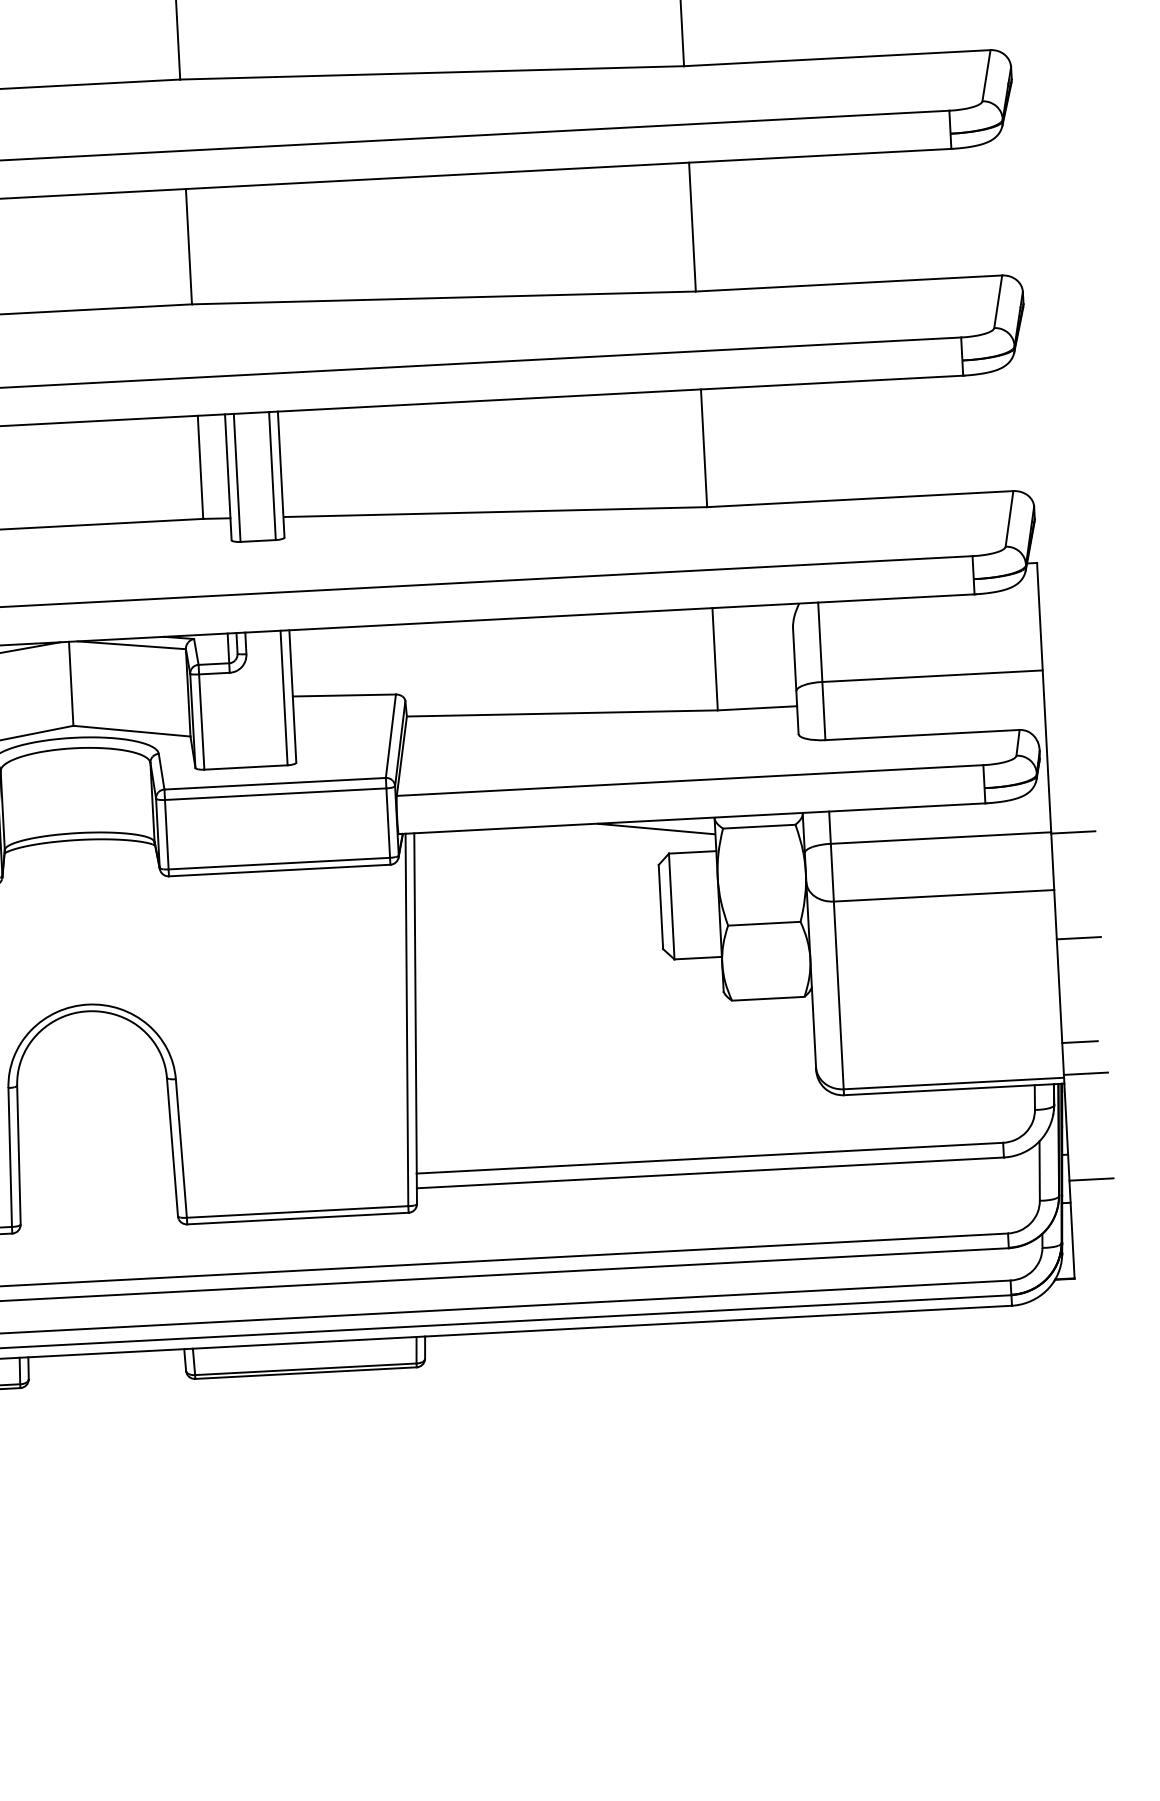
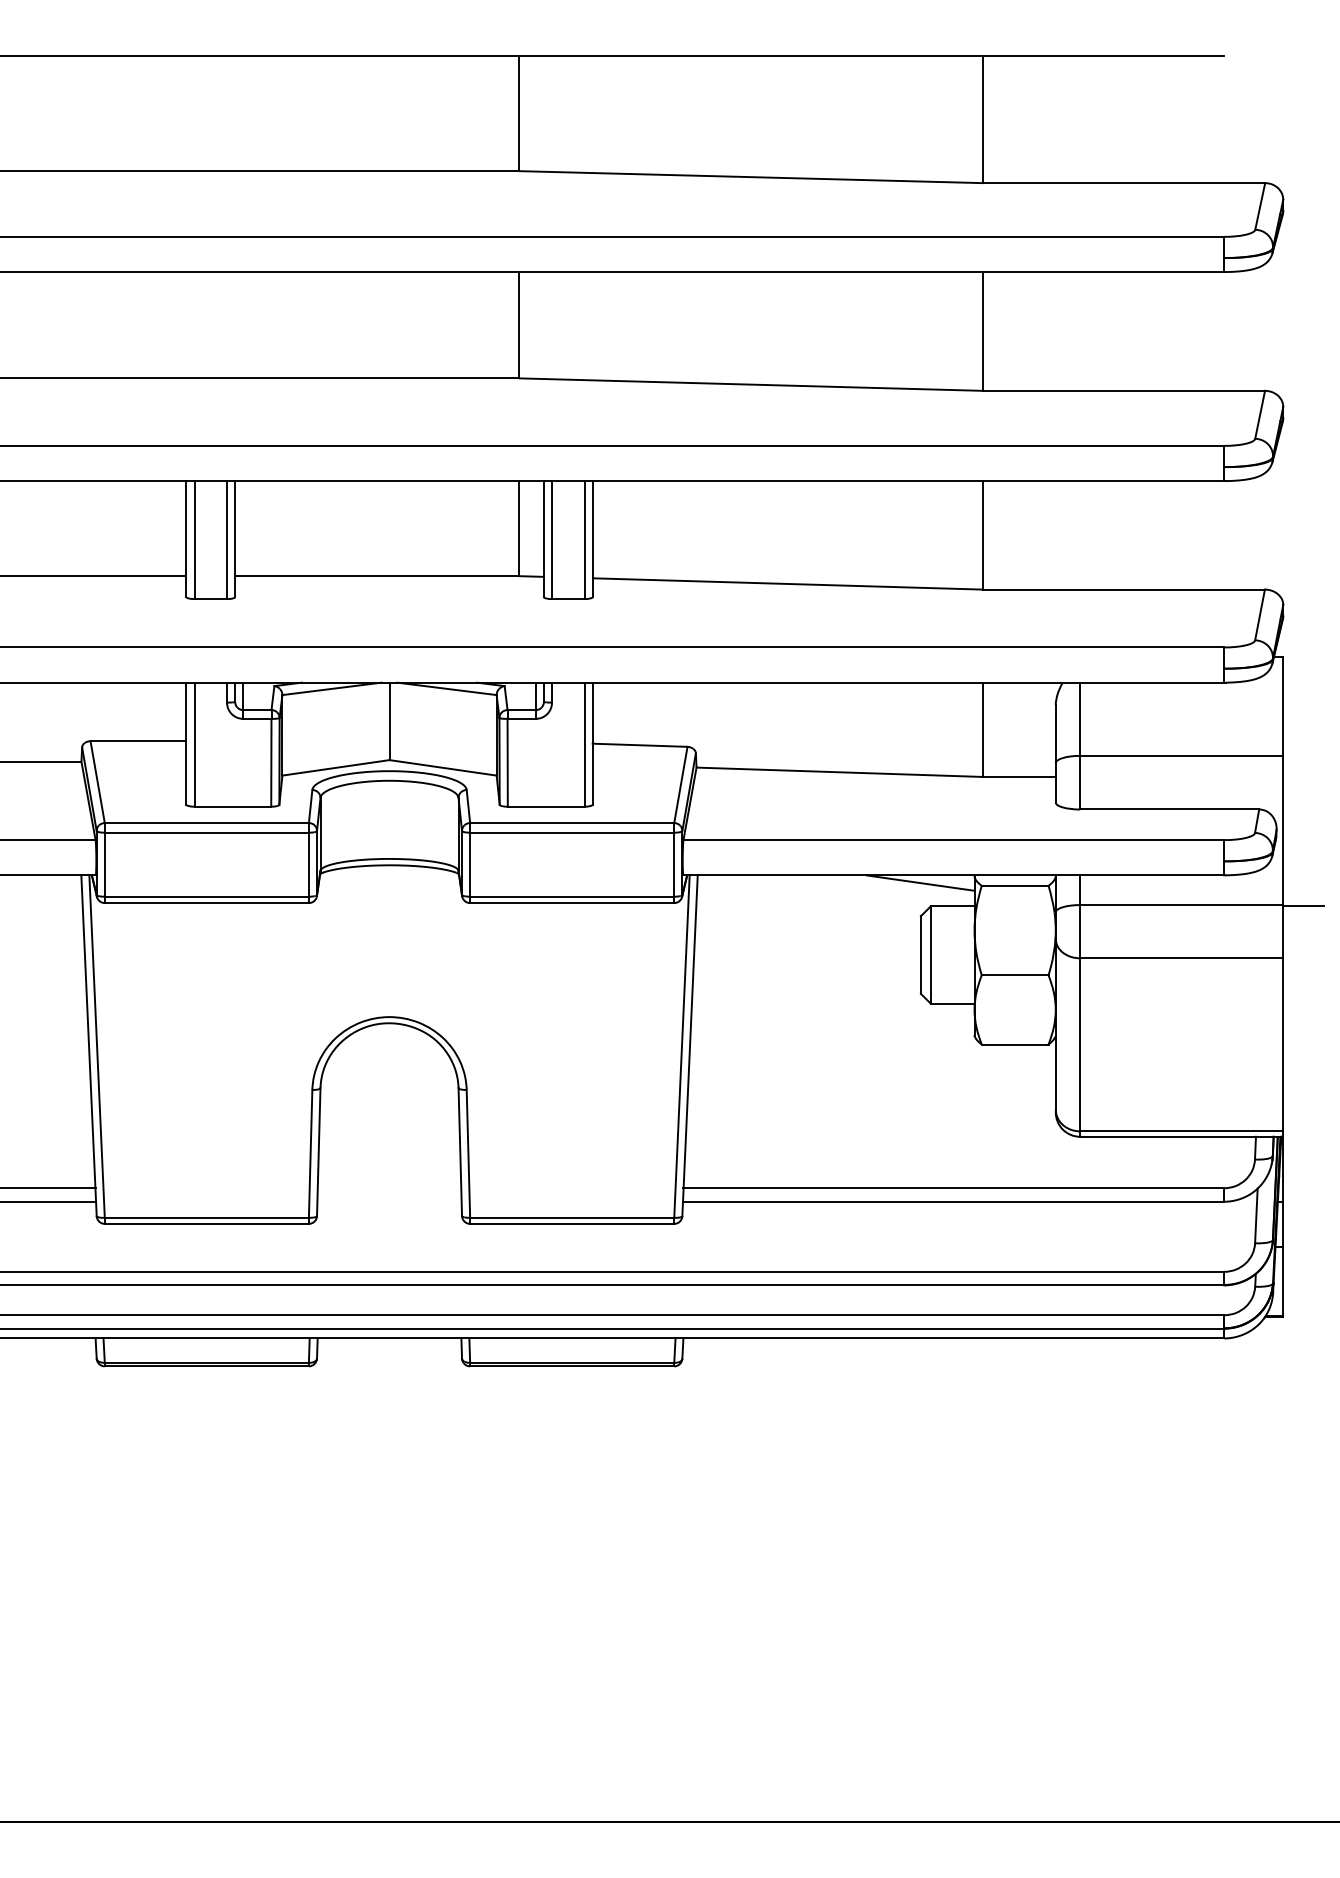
line: (1078, 937) -> (1303, 1003), removed
line: (1079, 1042) -> (1299, 1099), removed
line: (1085, 1073) -> (1303, 1128), removed
line: (1091, 1179) -> (1303, 1226), removed

